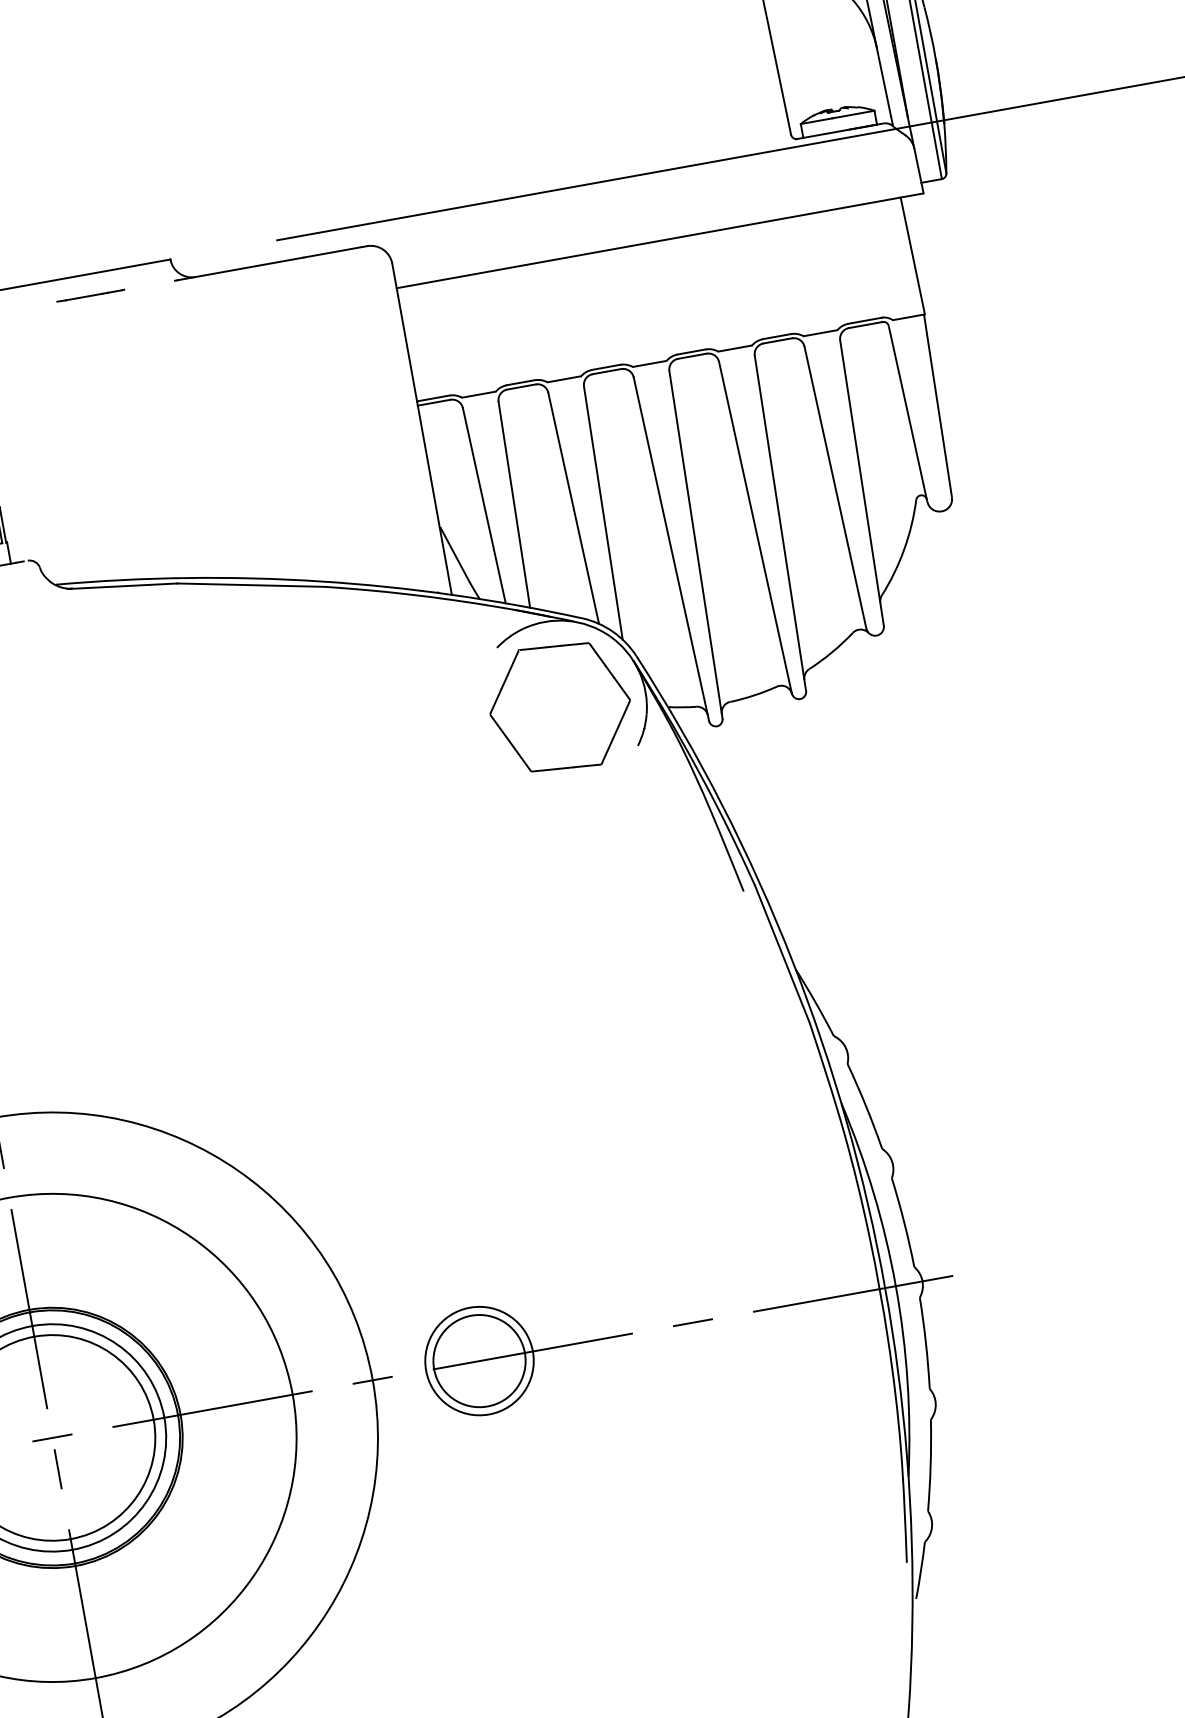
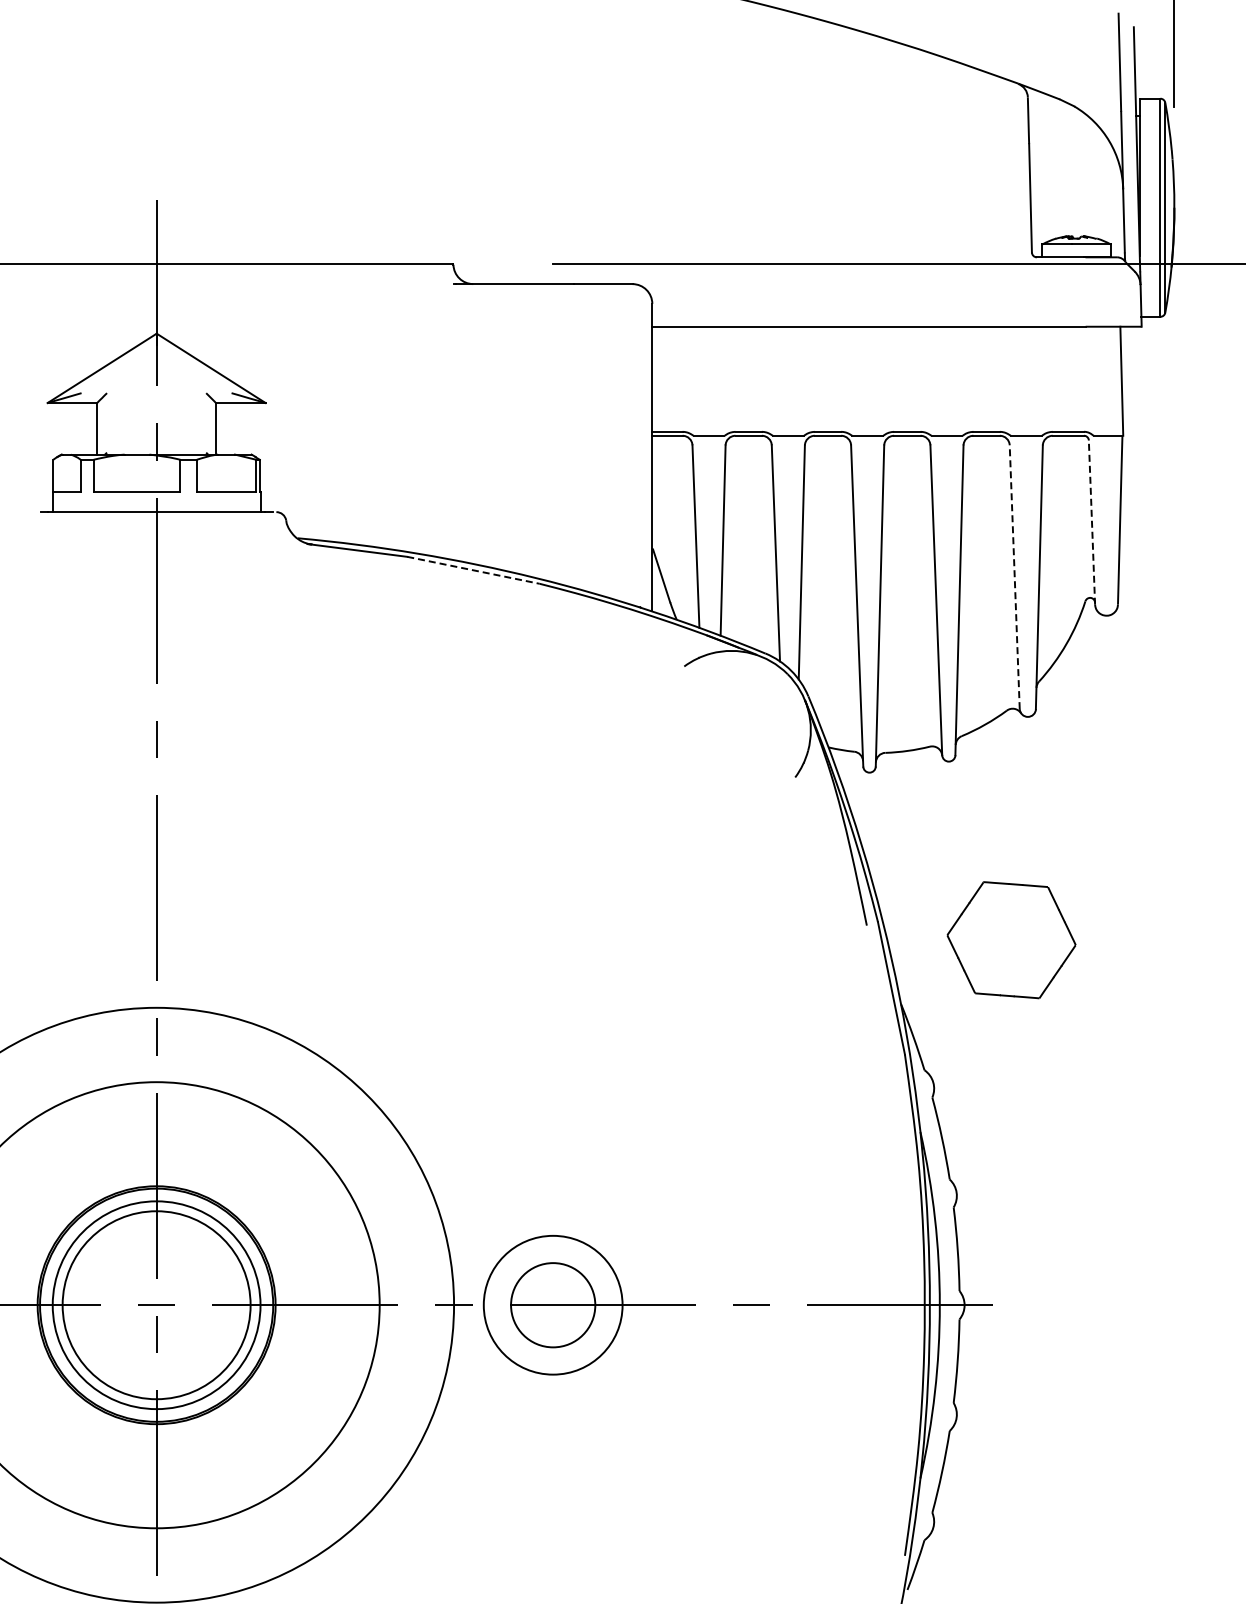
line: (90, 295) -> (375, 283), removed
line: (908, 413) -> (1092, 522), solid -> dashed
line: (835, 488) -> (1014, 577), solid -> dashed
line: (251, 585) -> (473, 570), solid -> dashed
part: (560, 707) -> (1011, 940), moved
circle: (478, 1360) -> (552, 1304), size x1.4

